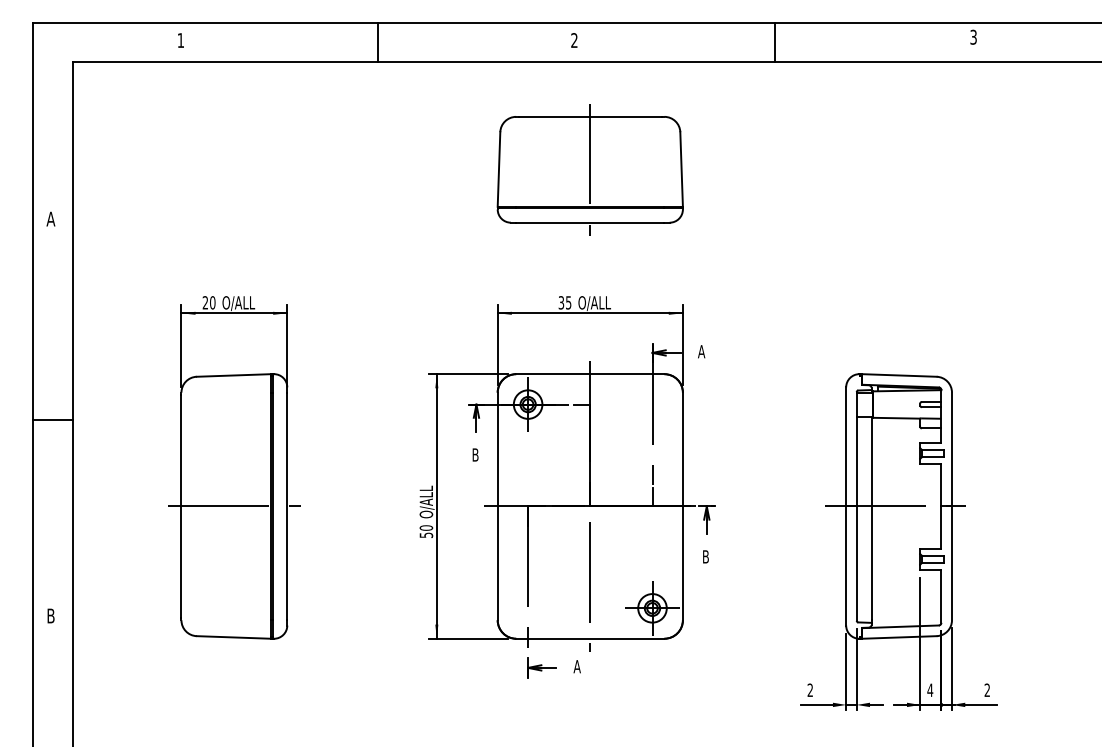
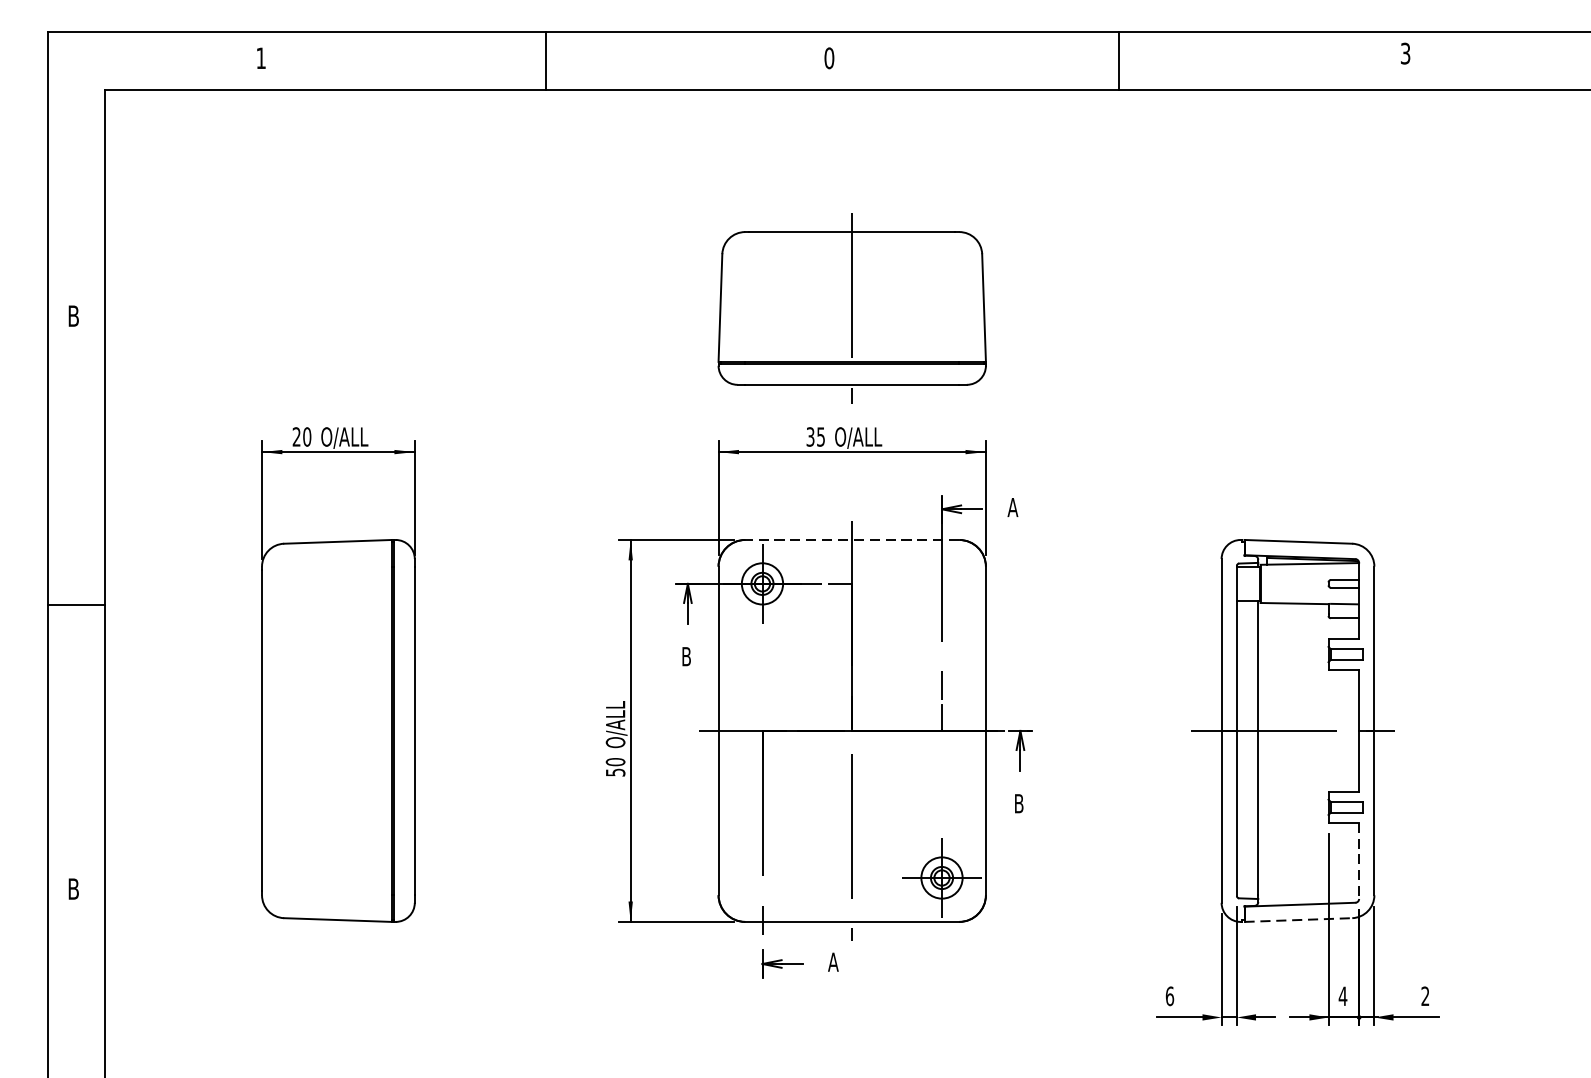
text: (574, 40) -> (829, 58), 2 -> 0
part: (589, 169) -> (851, 308), moved
text: (50, 218) -> (72, 315), A -> B
line: (589, 374) -> (851, 540), solid -> dashed
line: (234, 506) -> (338, 730), removed
line: (941, 596) -> (1359, 860), solid -> dashed
line: (899, 637) -> (1298, 920), solid -> dashed
text: (810, 690) -> (1170, 996), 2 -> 6

